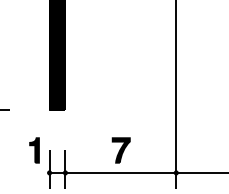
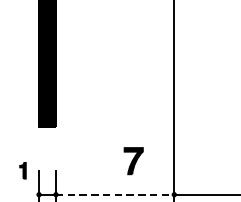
part: (34, 150) -> (22, 170), size x0.6
part: (120, 150) -> (132, 161), moved
line: (121, 172) -> (115, 194), solid -> dashed

